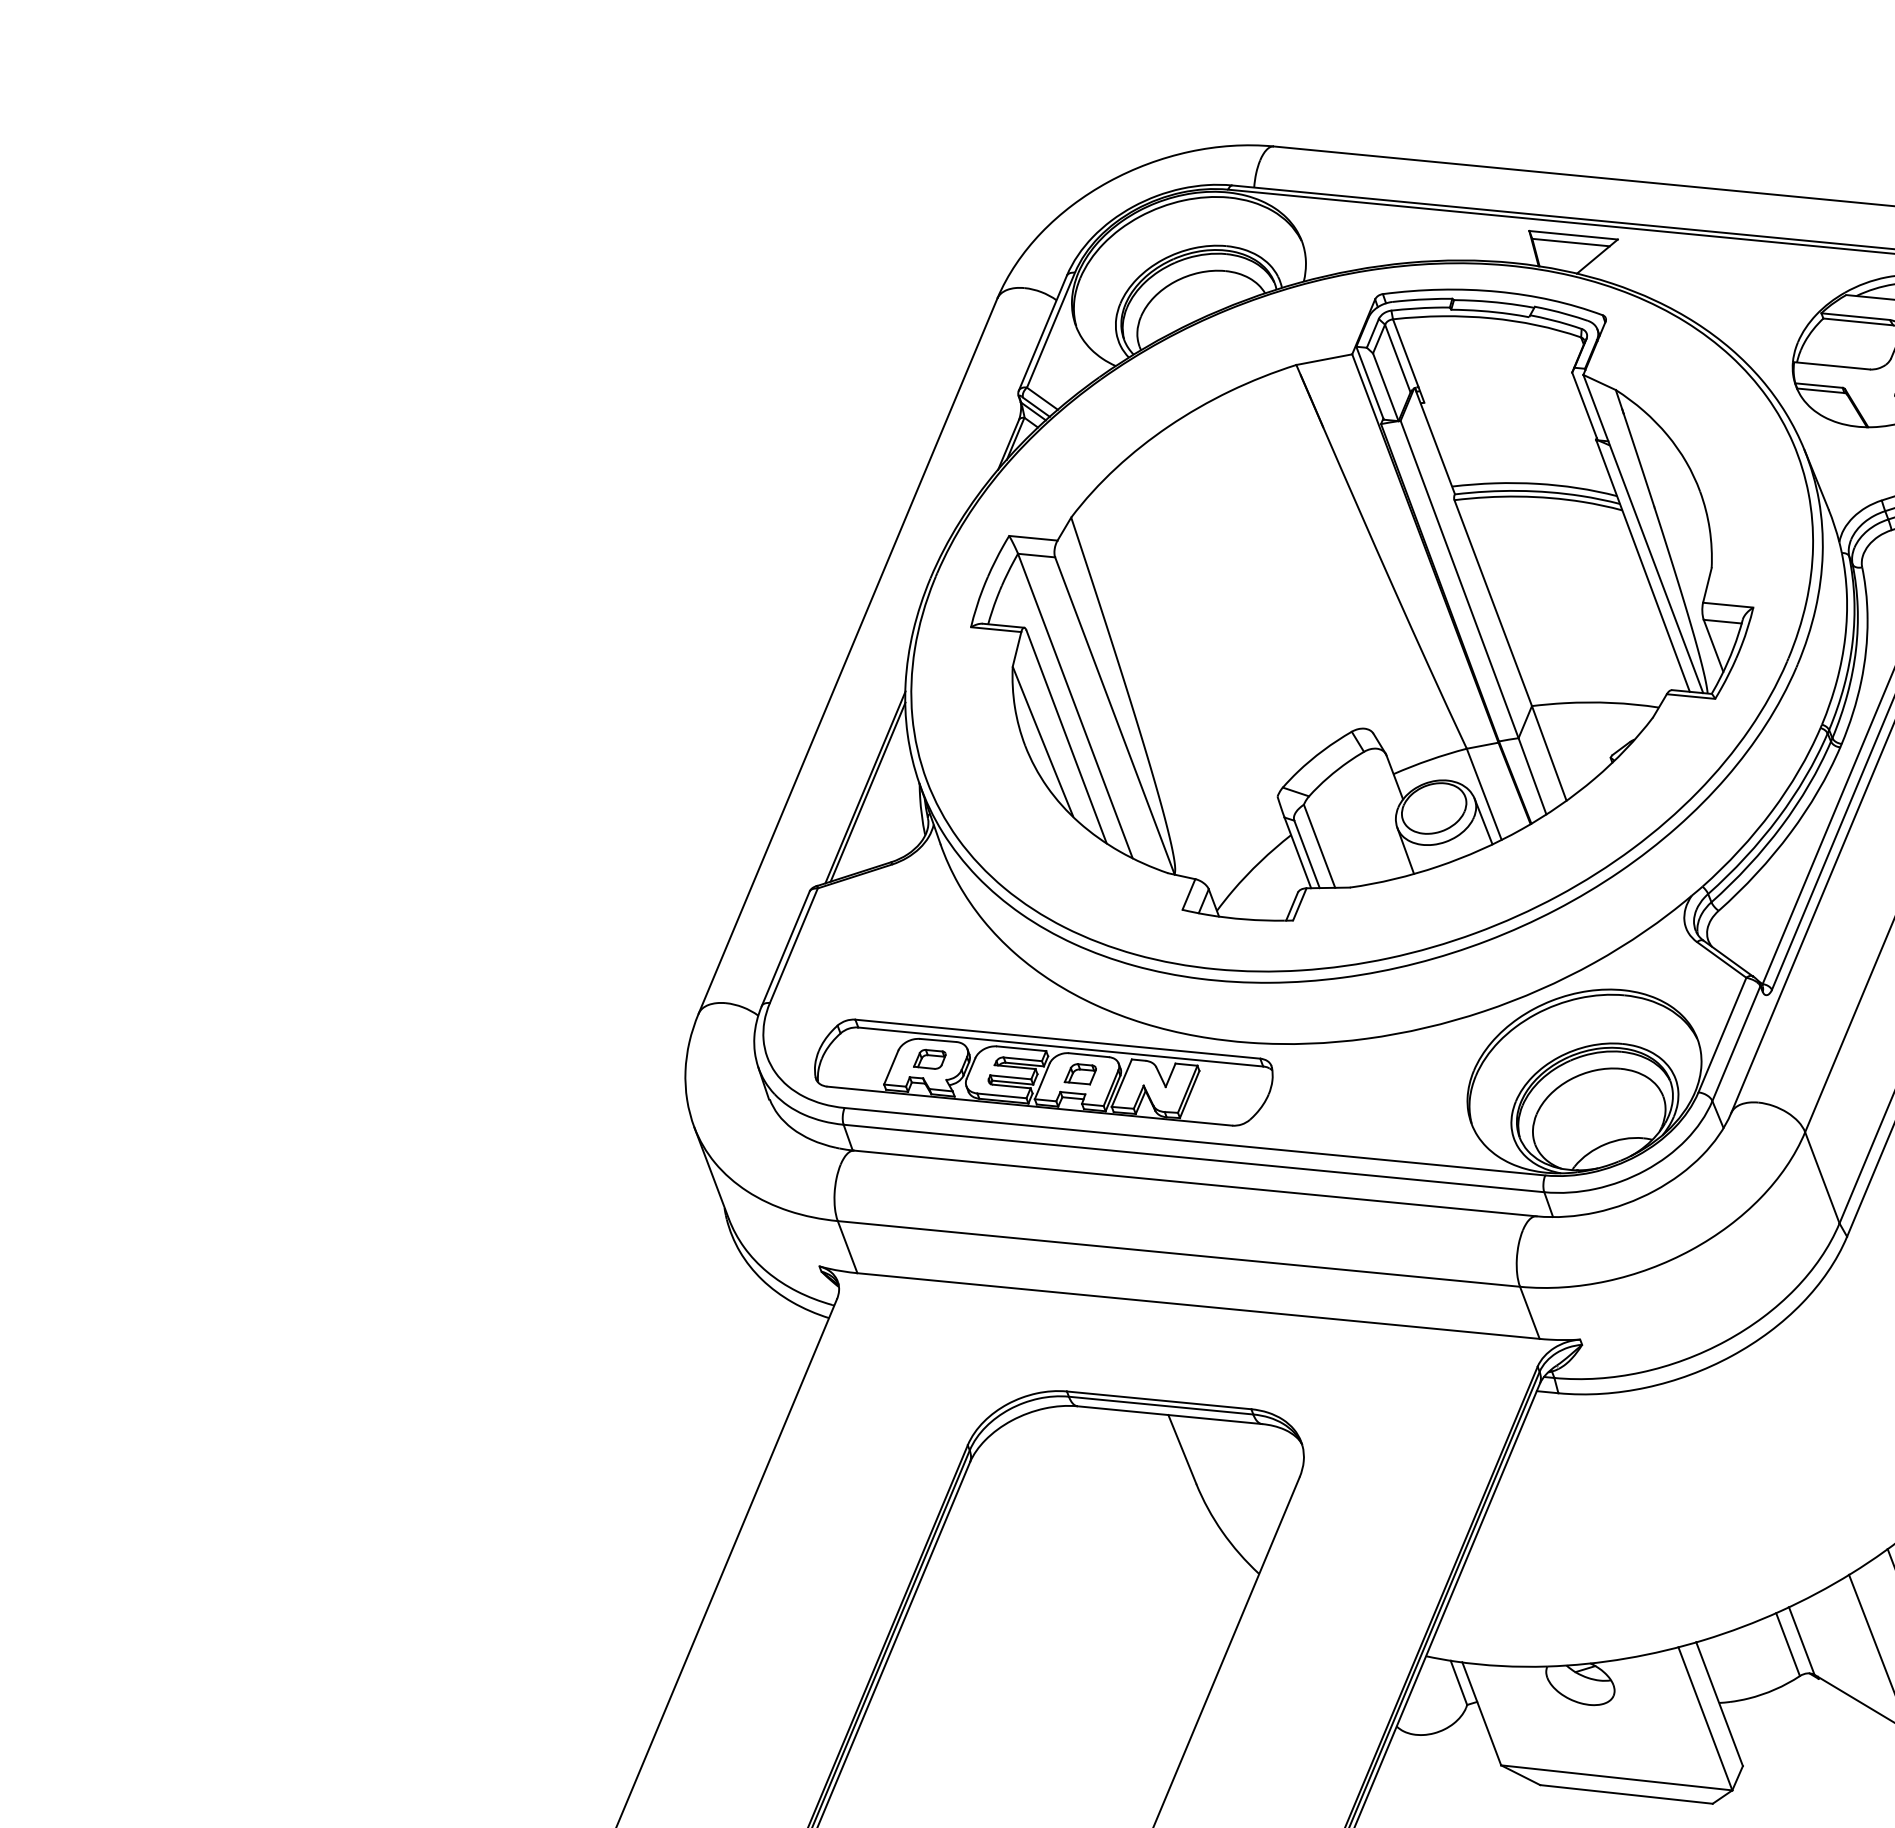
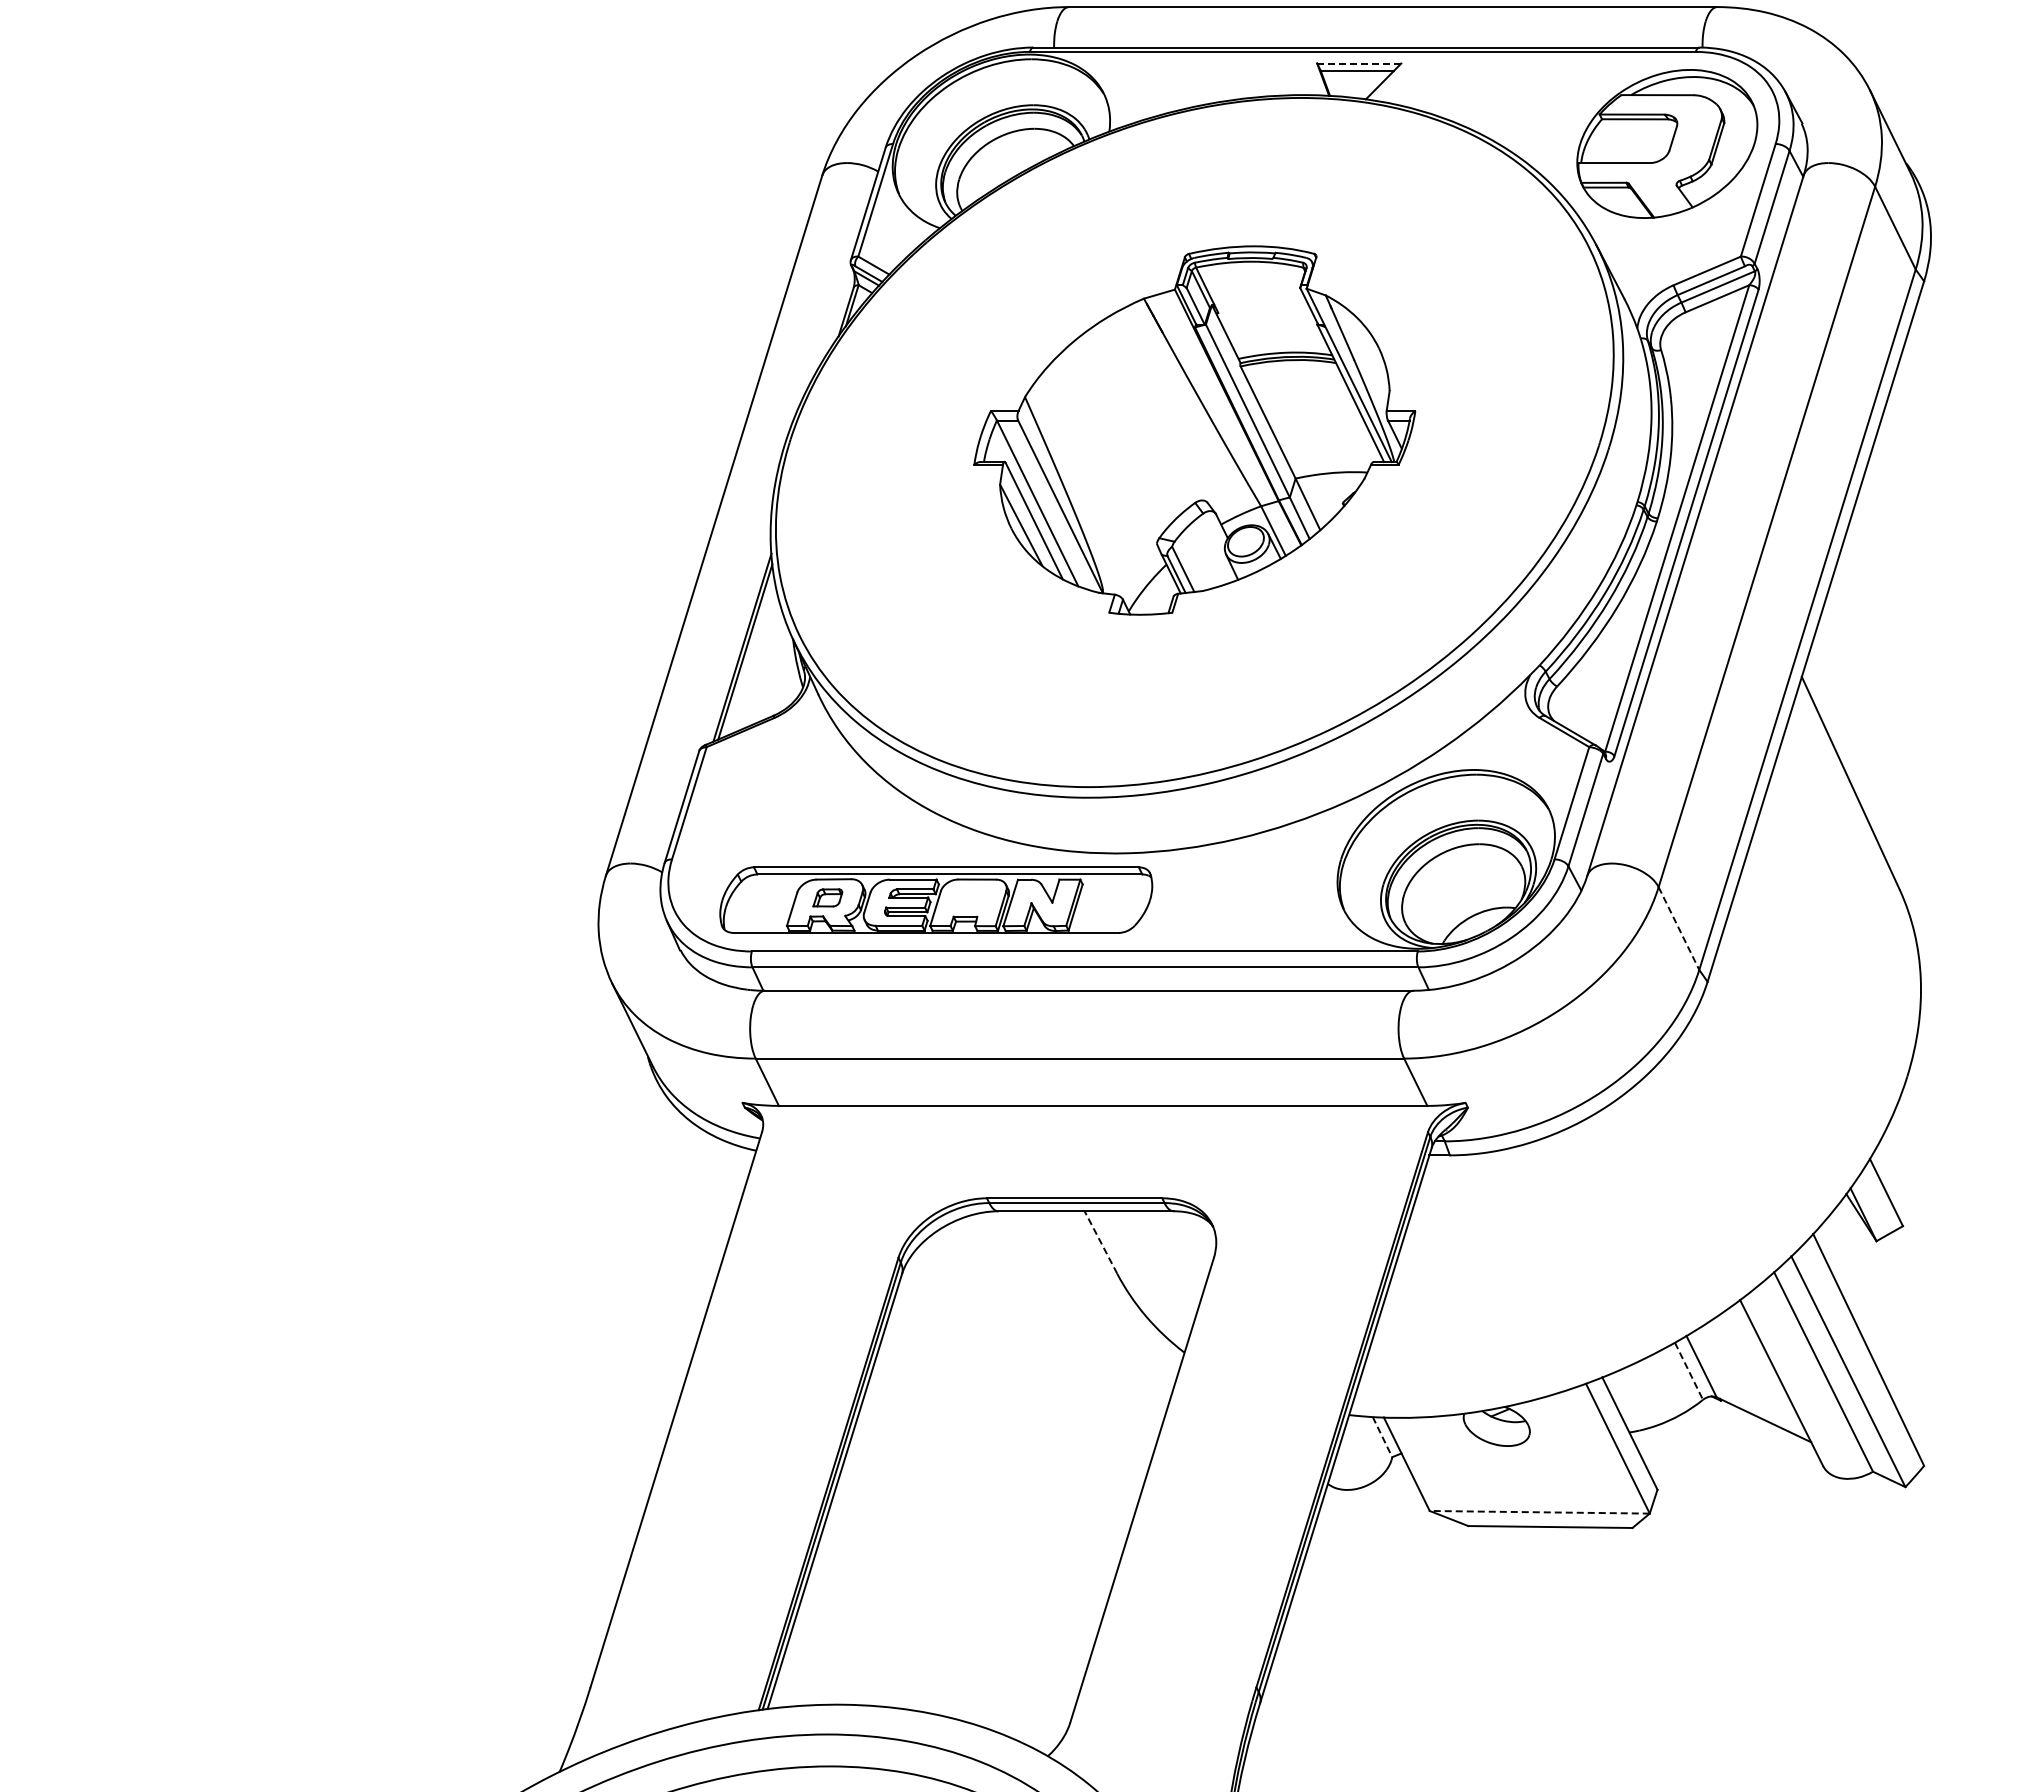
line: (1573, 235) -> (1359, 63), solid -> dashed
part: (1363, 604) -> (1194, 430), size x0.6
part: (1079, 1074) -> (970, 898), removed
line: (1822, 1178) -> (1679, 929), solid -> dashed
line: (1181, 1449) -> (1100, 1242), solid -> dashed
line: (1787, 1644) -> (1688, 1371), solid -> dashed
line: (1458, 1683) -> (1382, 1437), solid -> dashed
line: (1616, 1778) -> (1539, 1512), solid -> dashed

